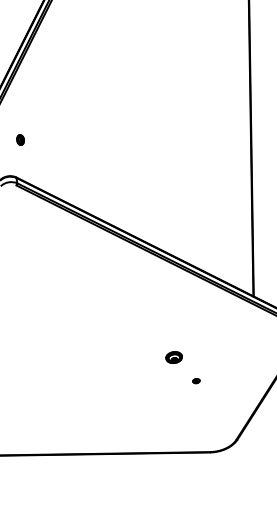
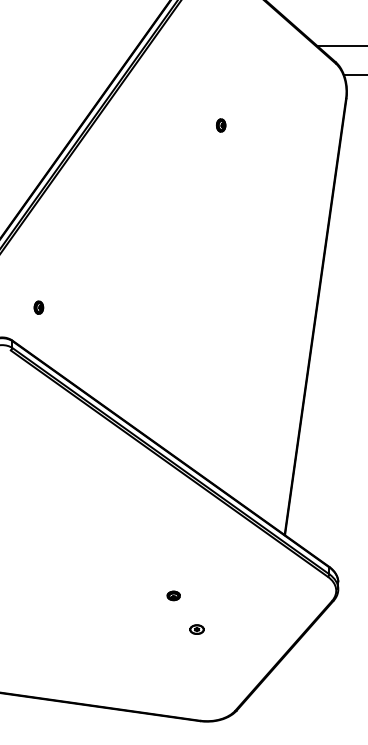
part: (20, 139) -> (38, 307), moved
part: (173, 357) -> (173, 595), size x0.62
part: (195, 381) -> (196, 629), size x1.67

